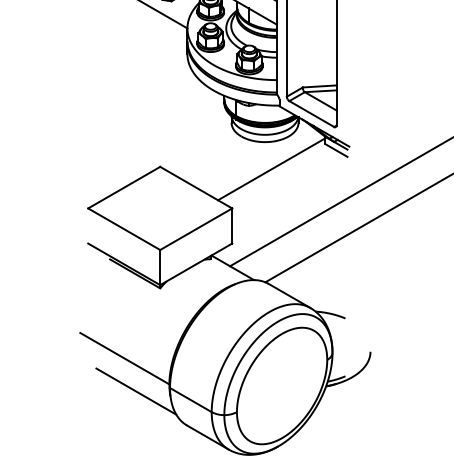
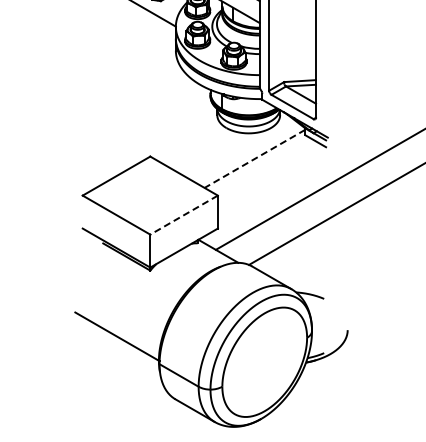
line: (271, 169) -> (254, 159), solid -> dashed
line: (195, 229) -> (183, 215), solid -> dashed
line: (135, 391) -> (127, 367), removed

